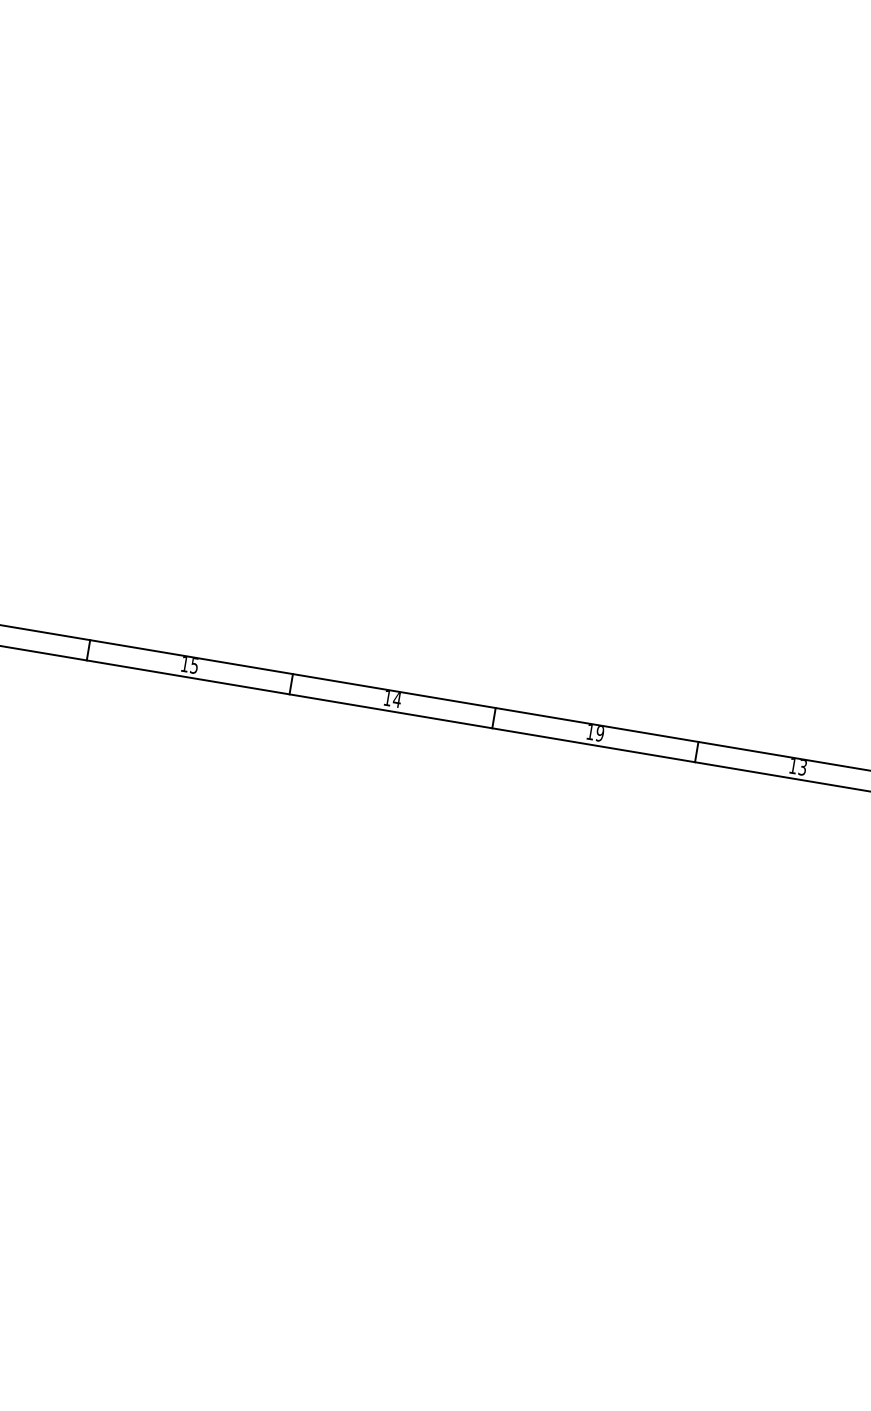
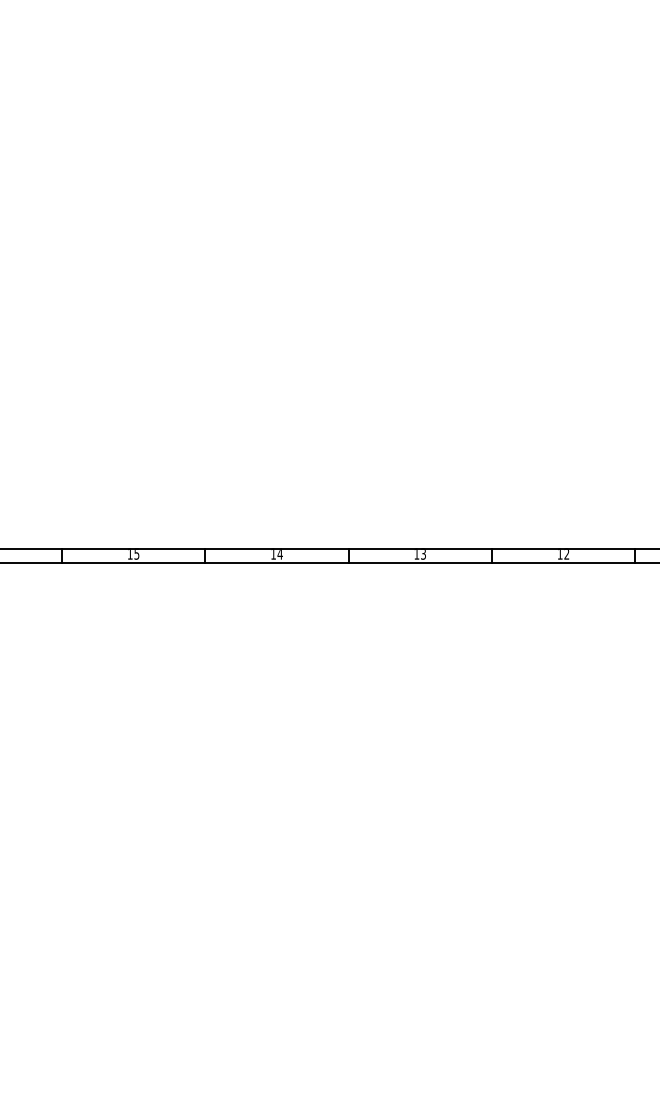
text: (599, 734) -> (423, 554), 19 -> 13
text: (802, 768) -> (566, 554), 13 -> 12

